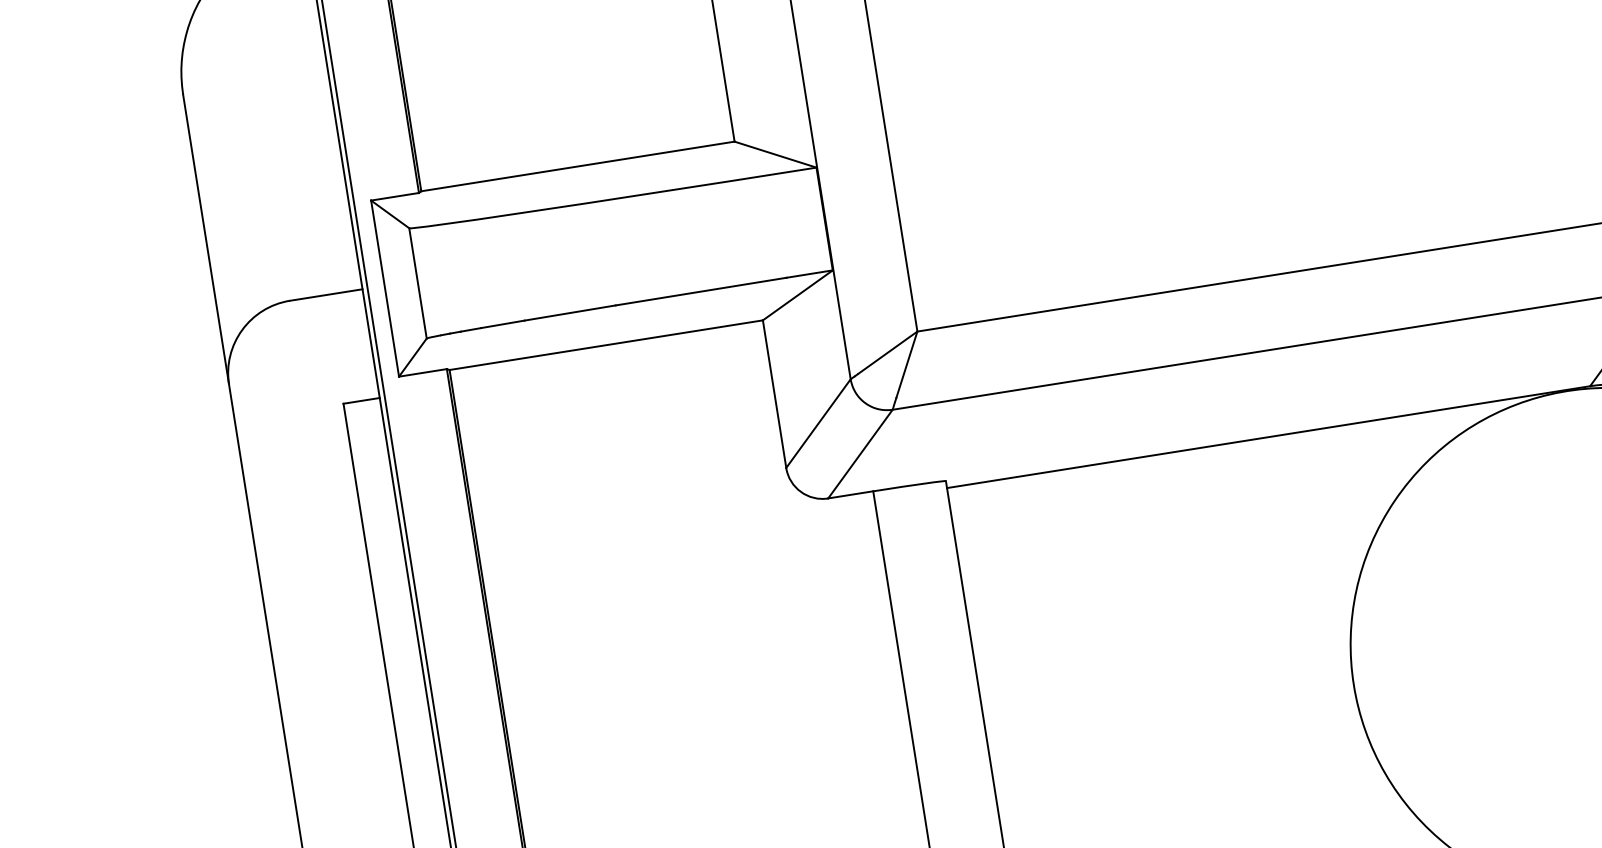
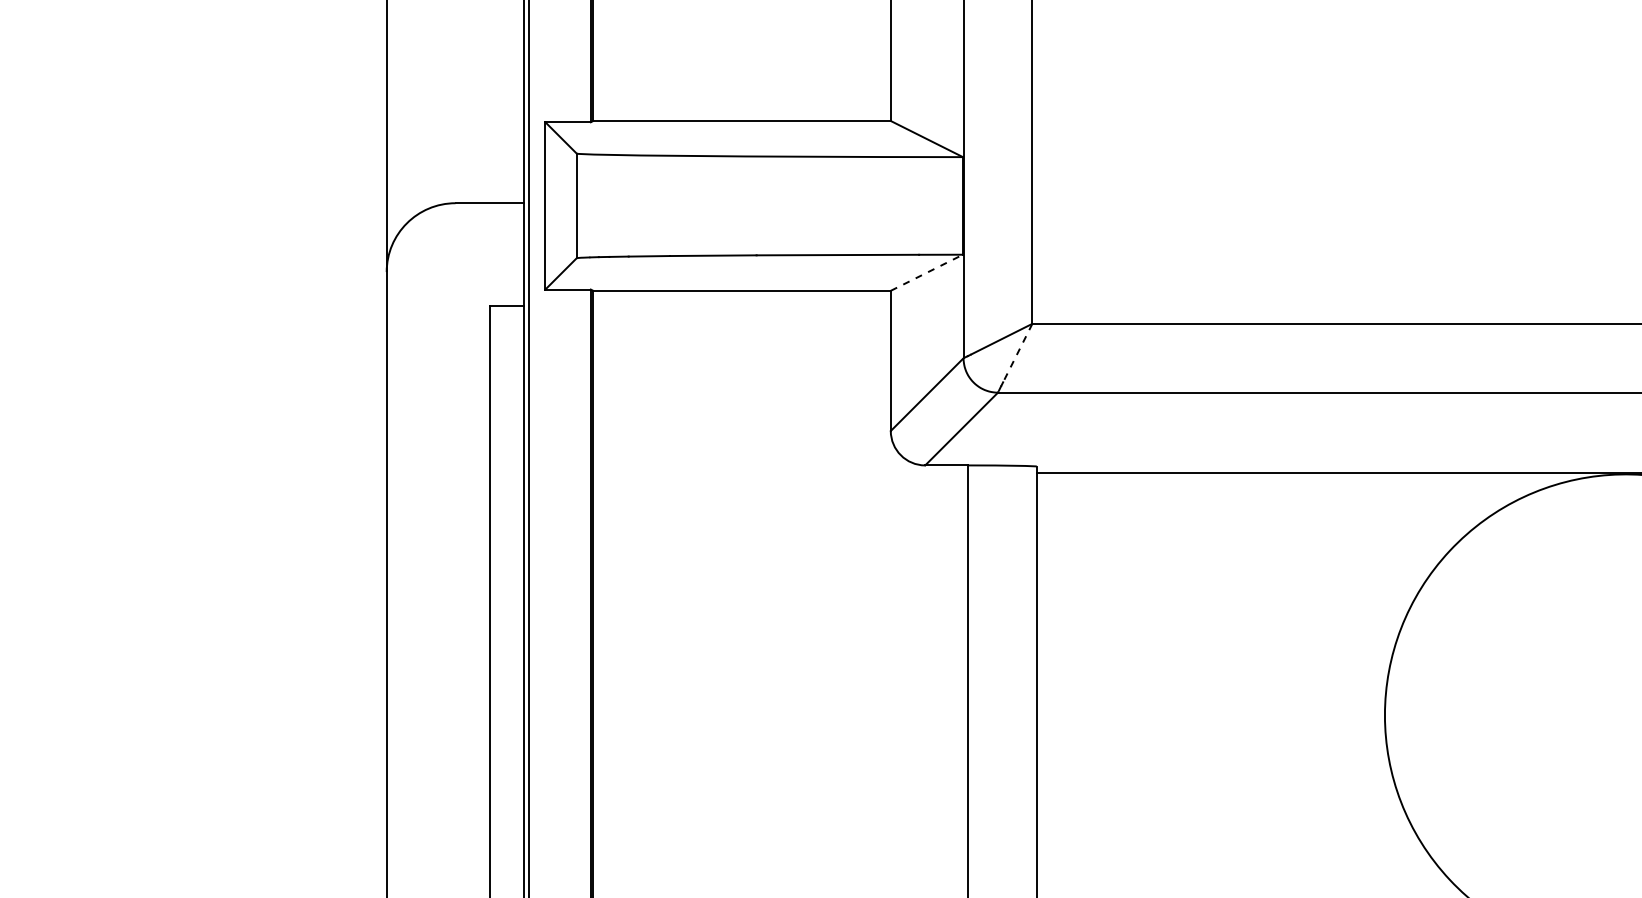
line: (798, 295) -> (927, 272), solid -> dashed
line: (906, 365) -> (1017, 353), solid -> dashed

